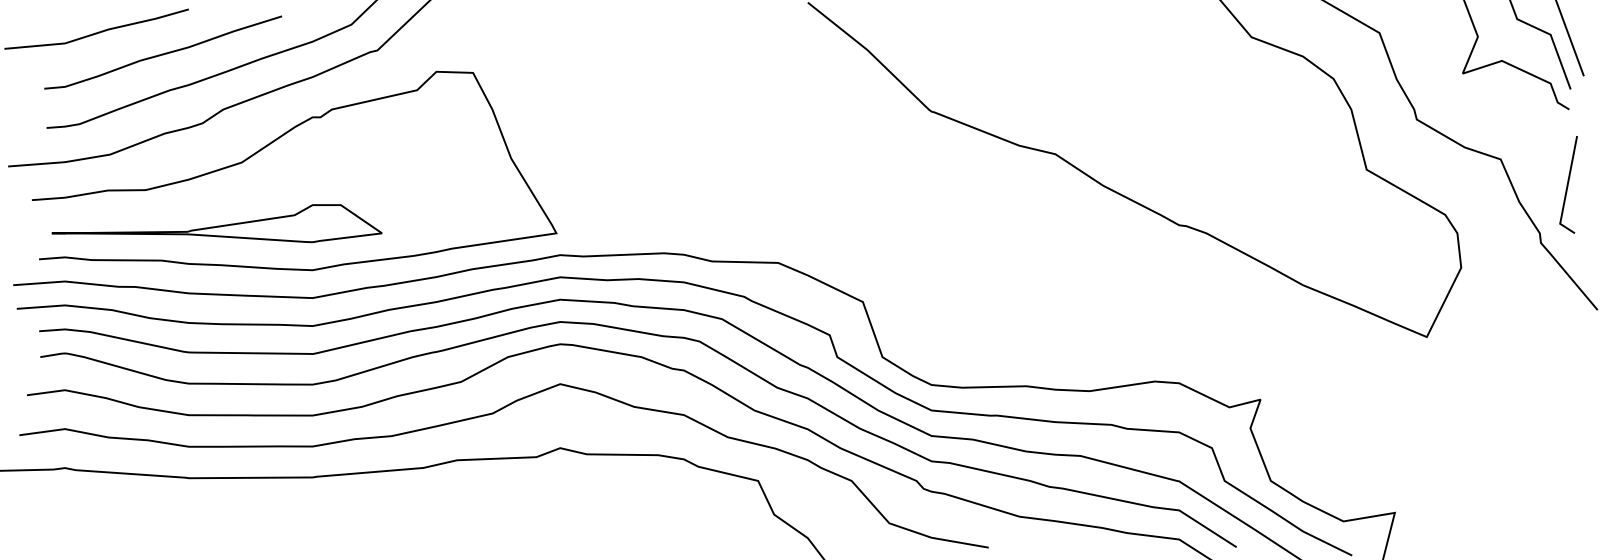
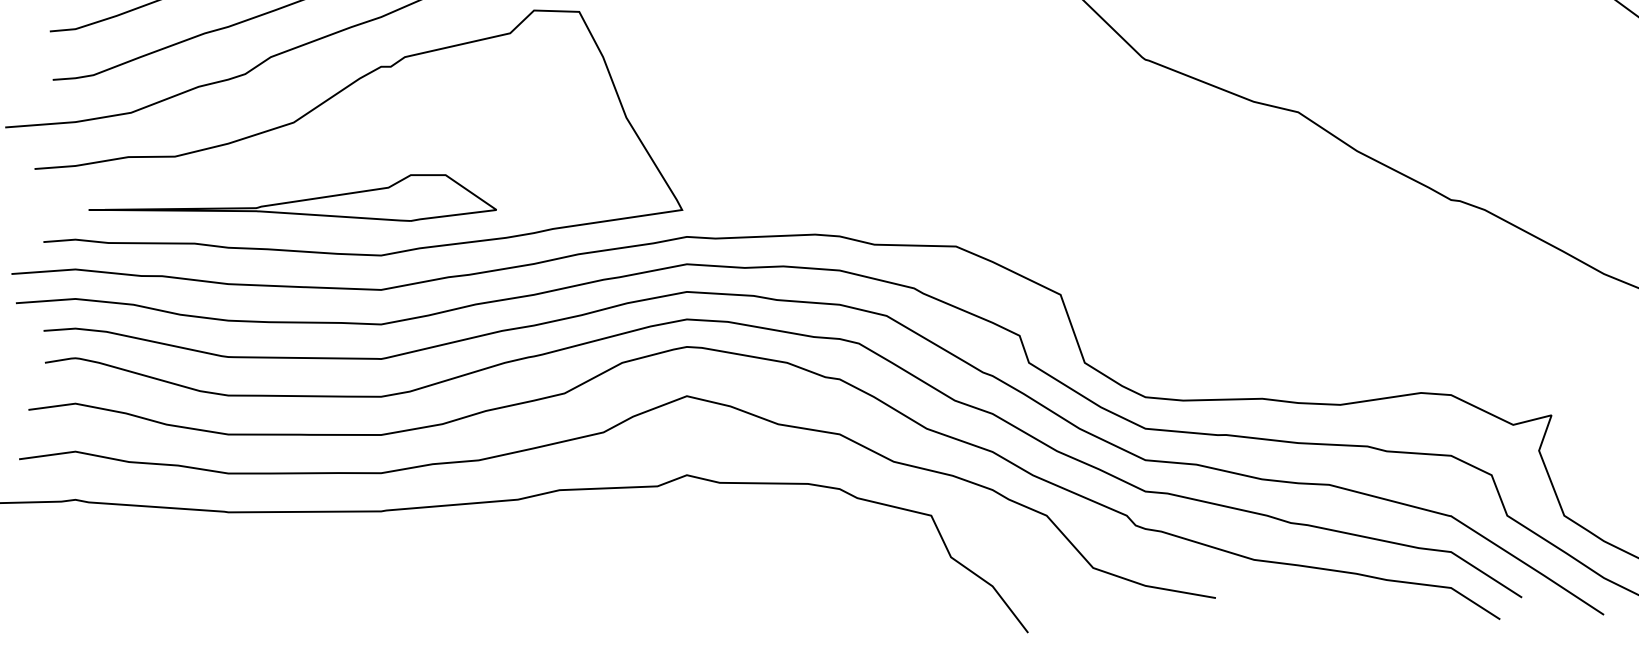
part: (216, 223) -> (292, 197), moved

